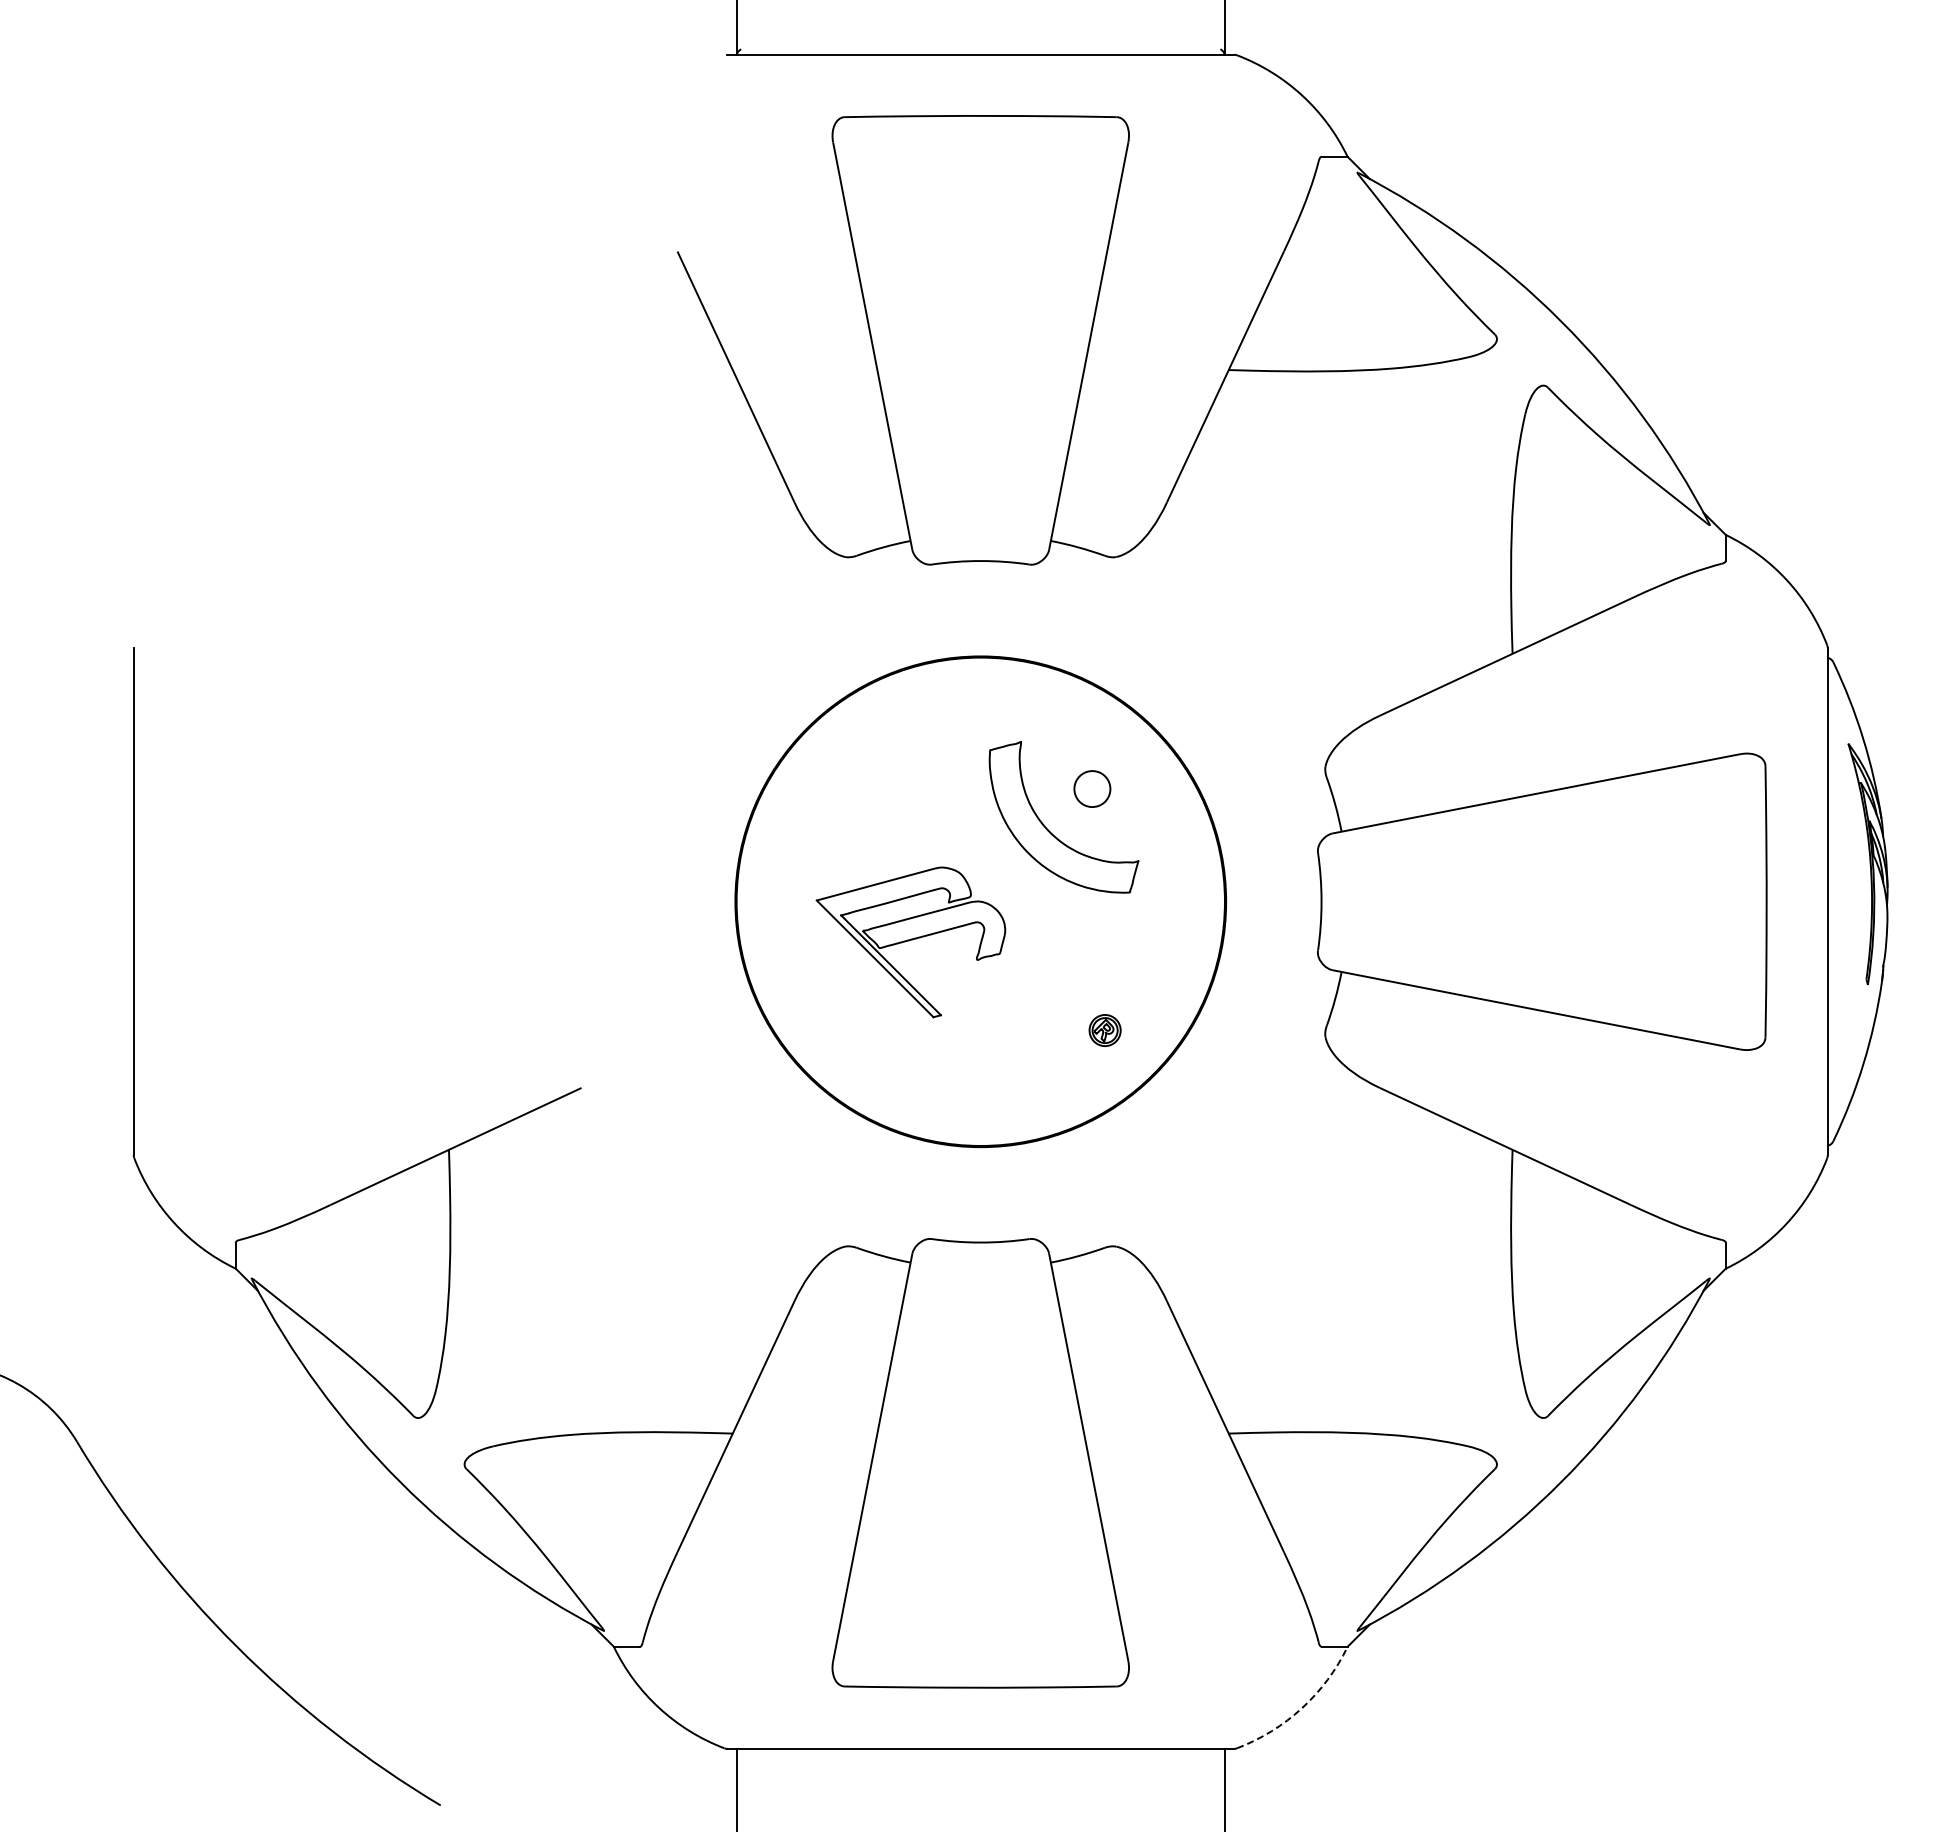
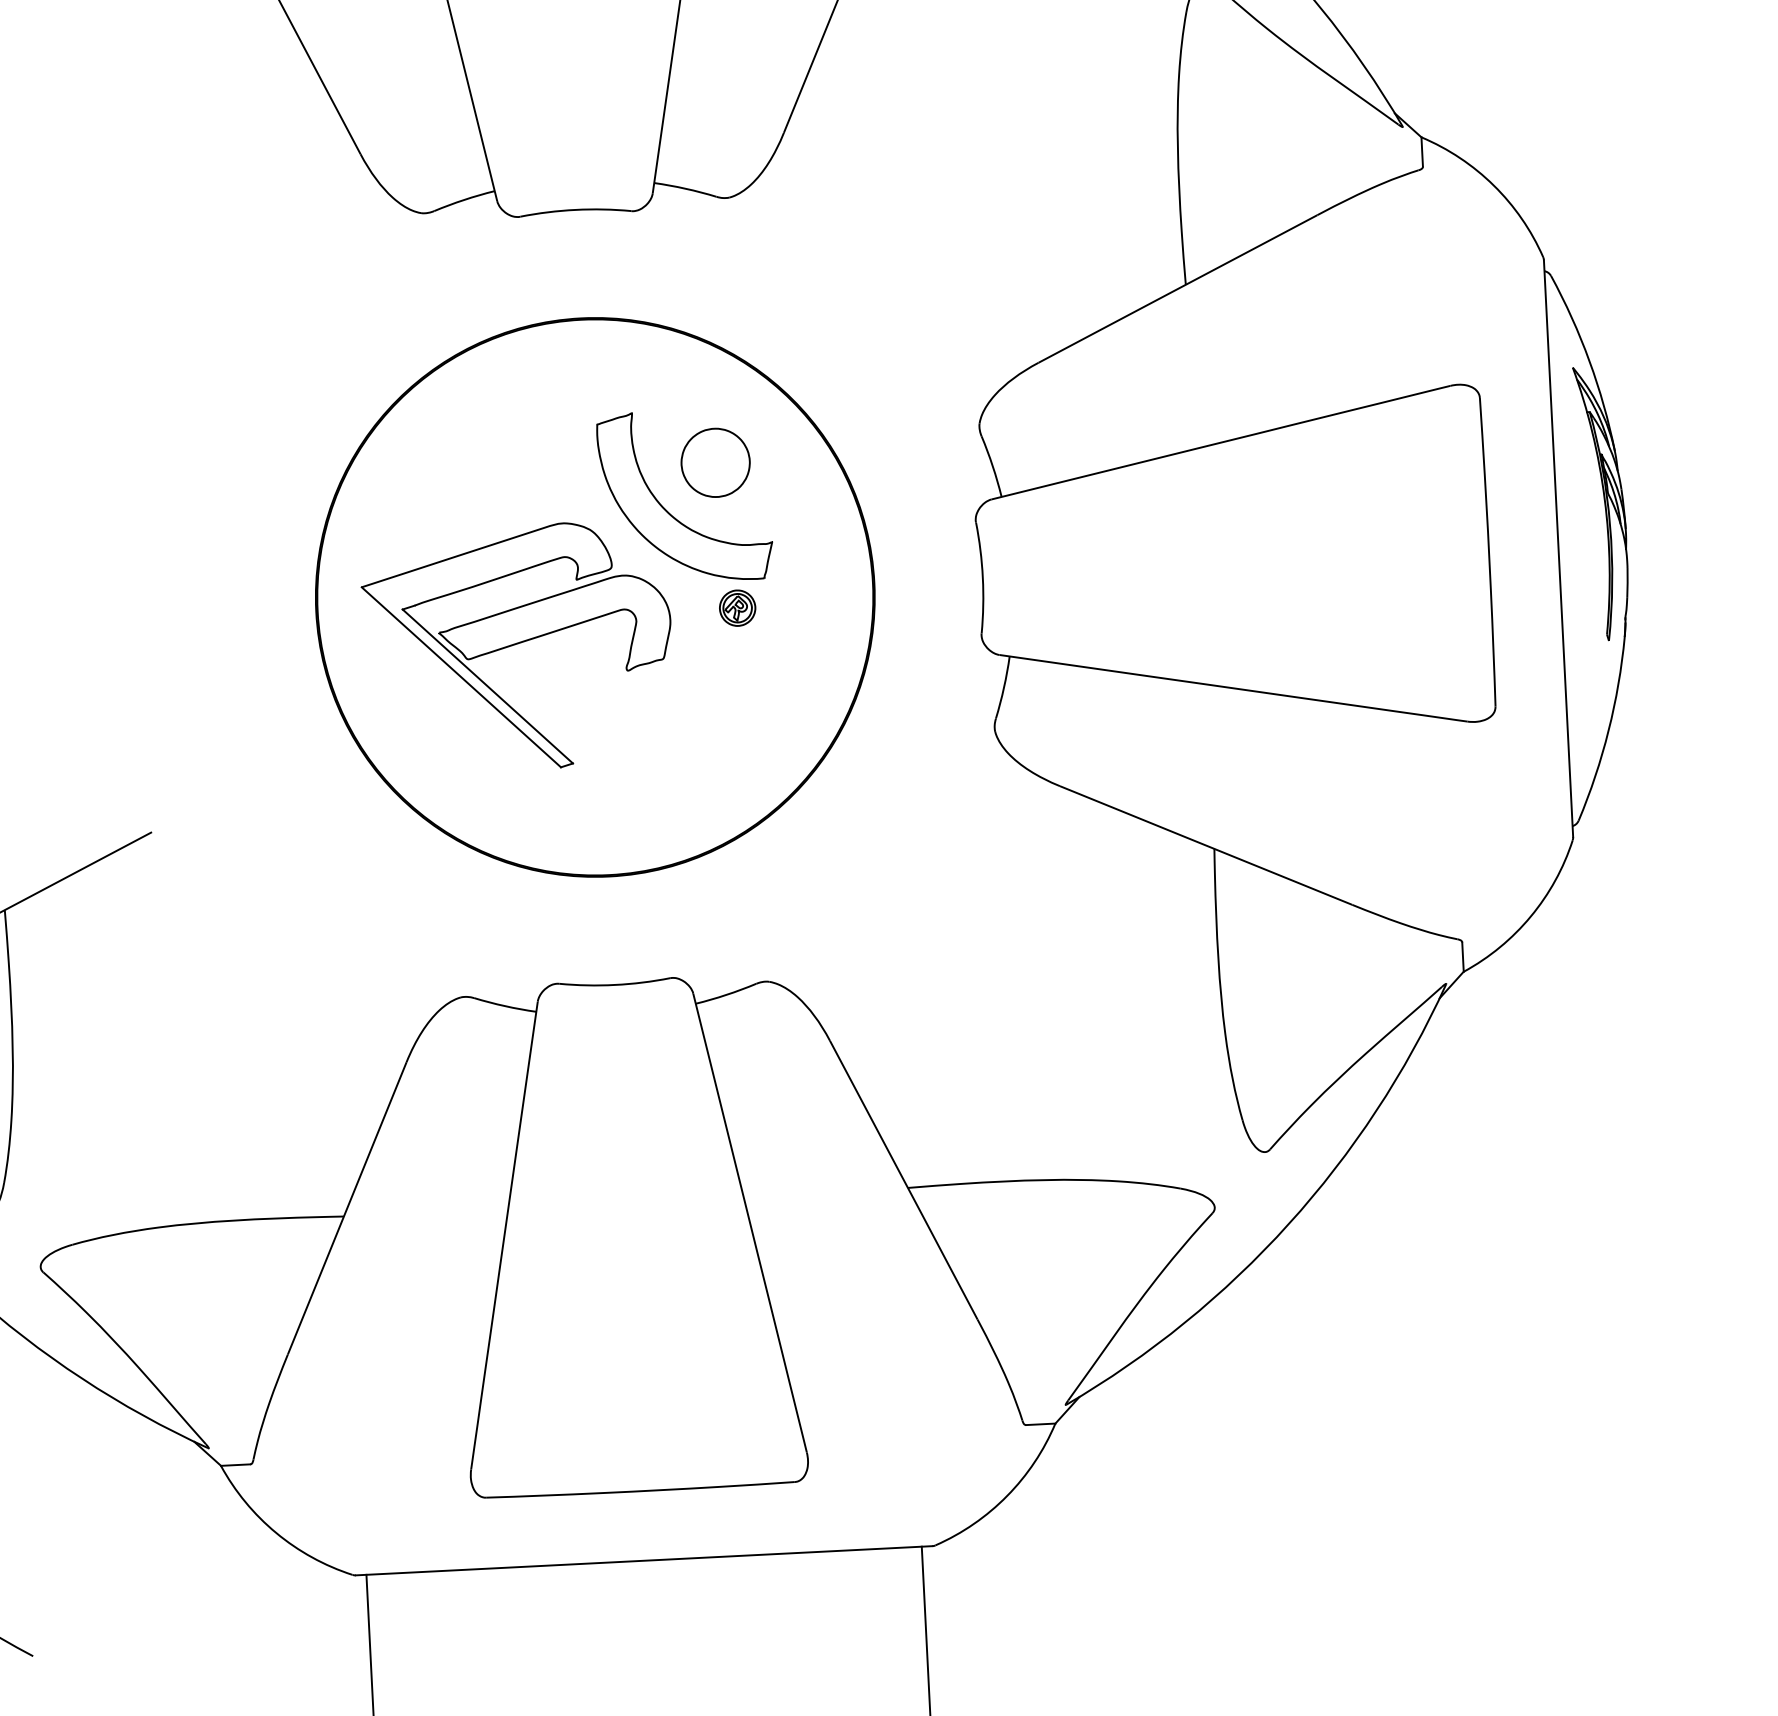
part: (1092, 788) -> (715, 462), size x1.67
part: (910, 942) -> (517, 647), size x1.43
part: (1104, 1030) -> (736, 608), moved
arc: (1302, 1708) -> (1007, 1496), dashed -> solid

